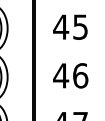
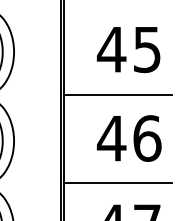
line: (64, 51) -> (117, 94), added
line: (64, 100) -> (117, 183), added

